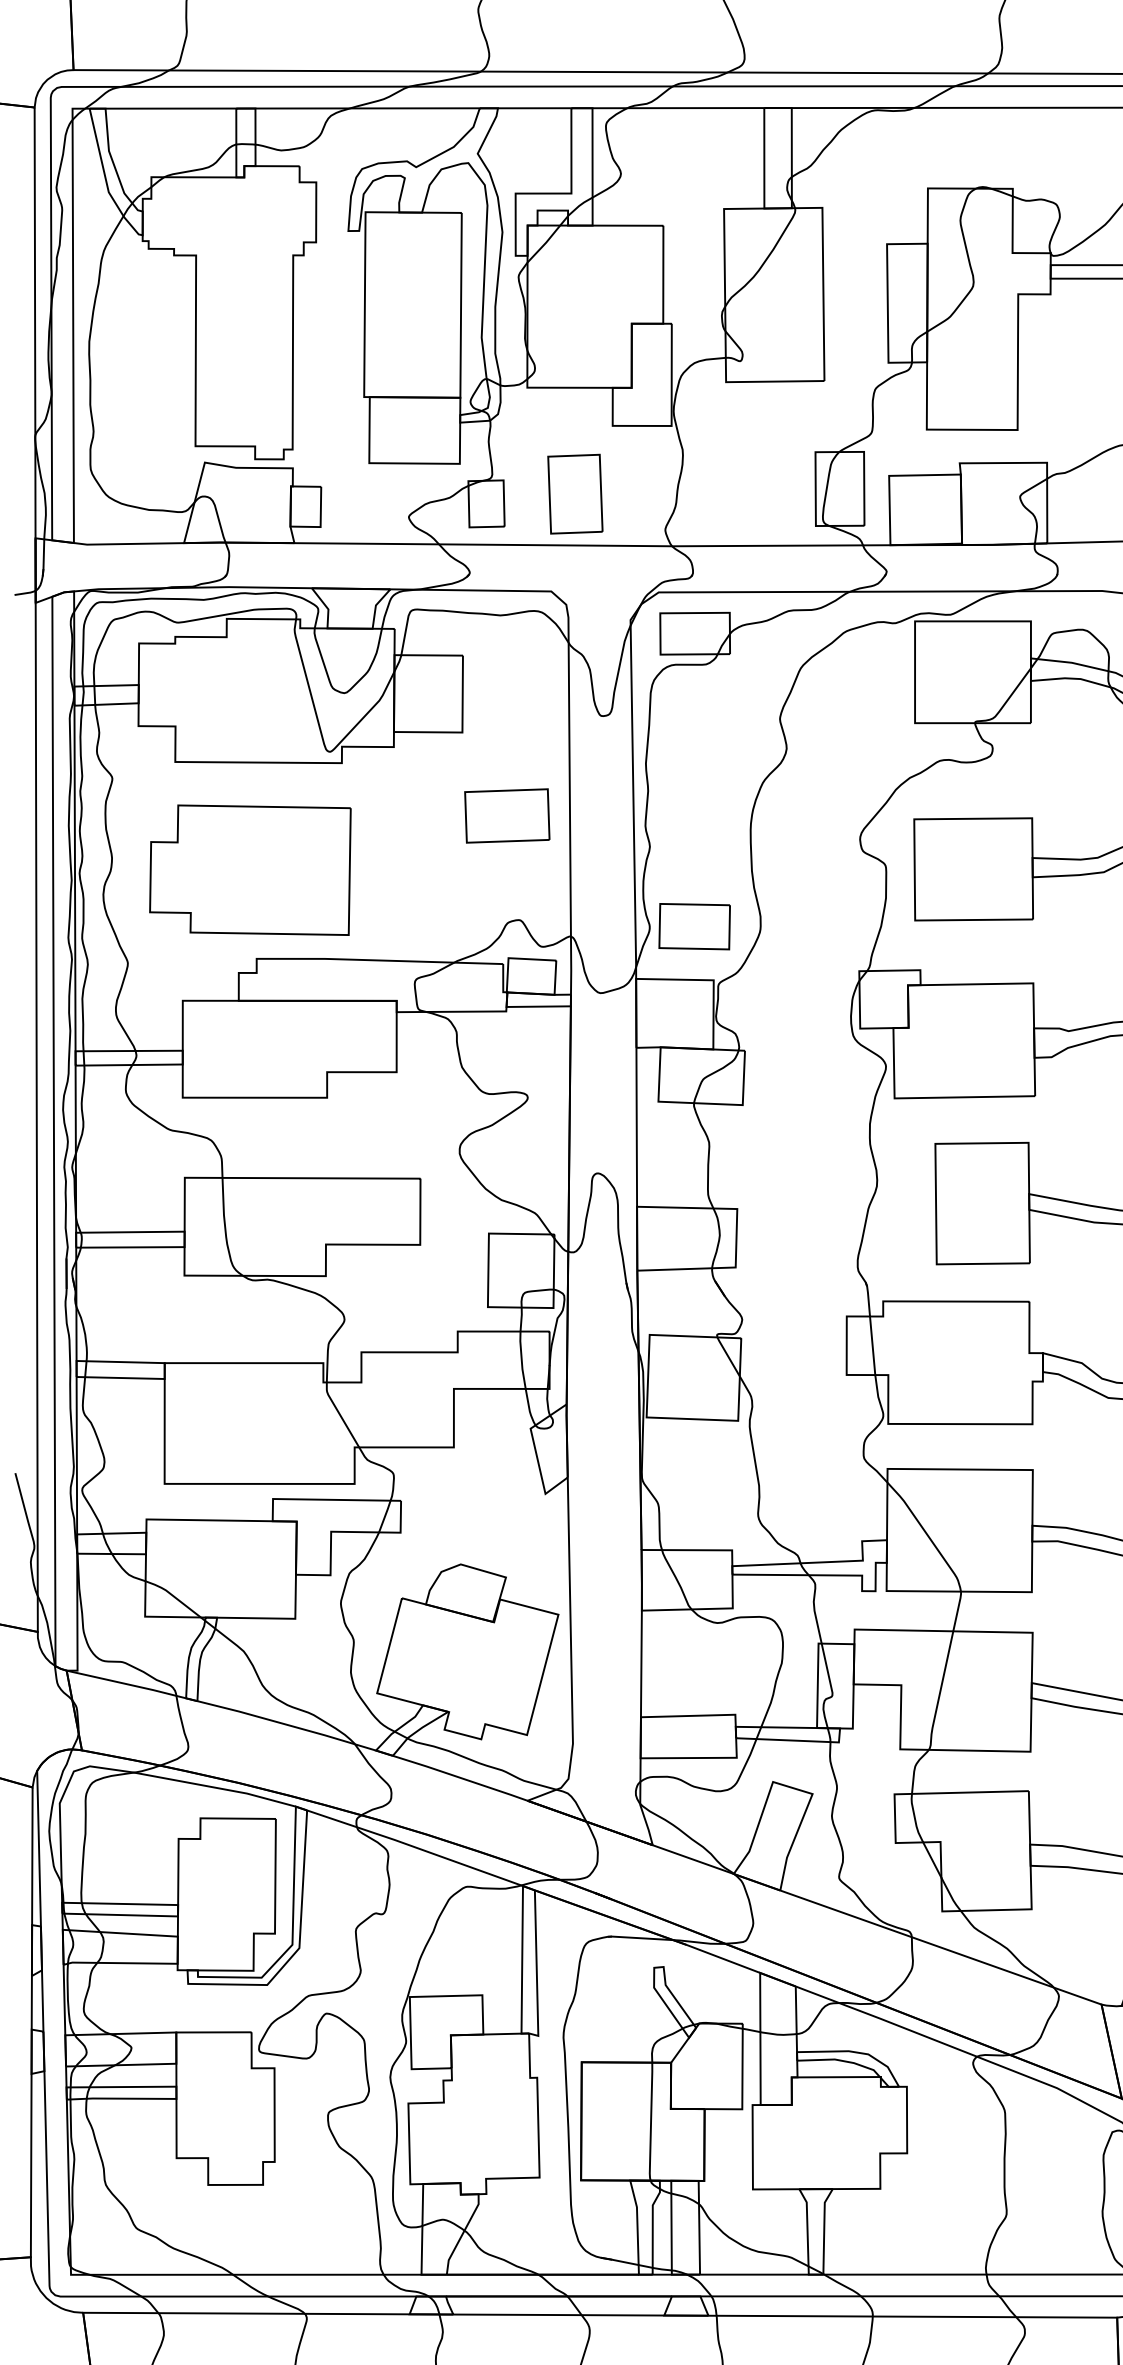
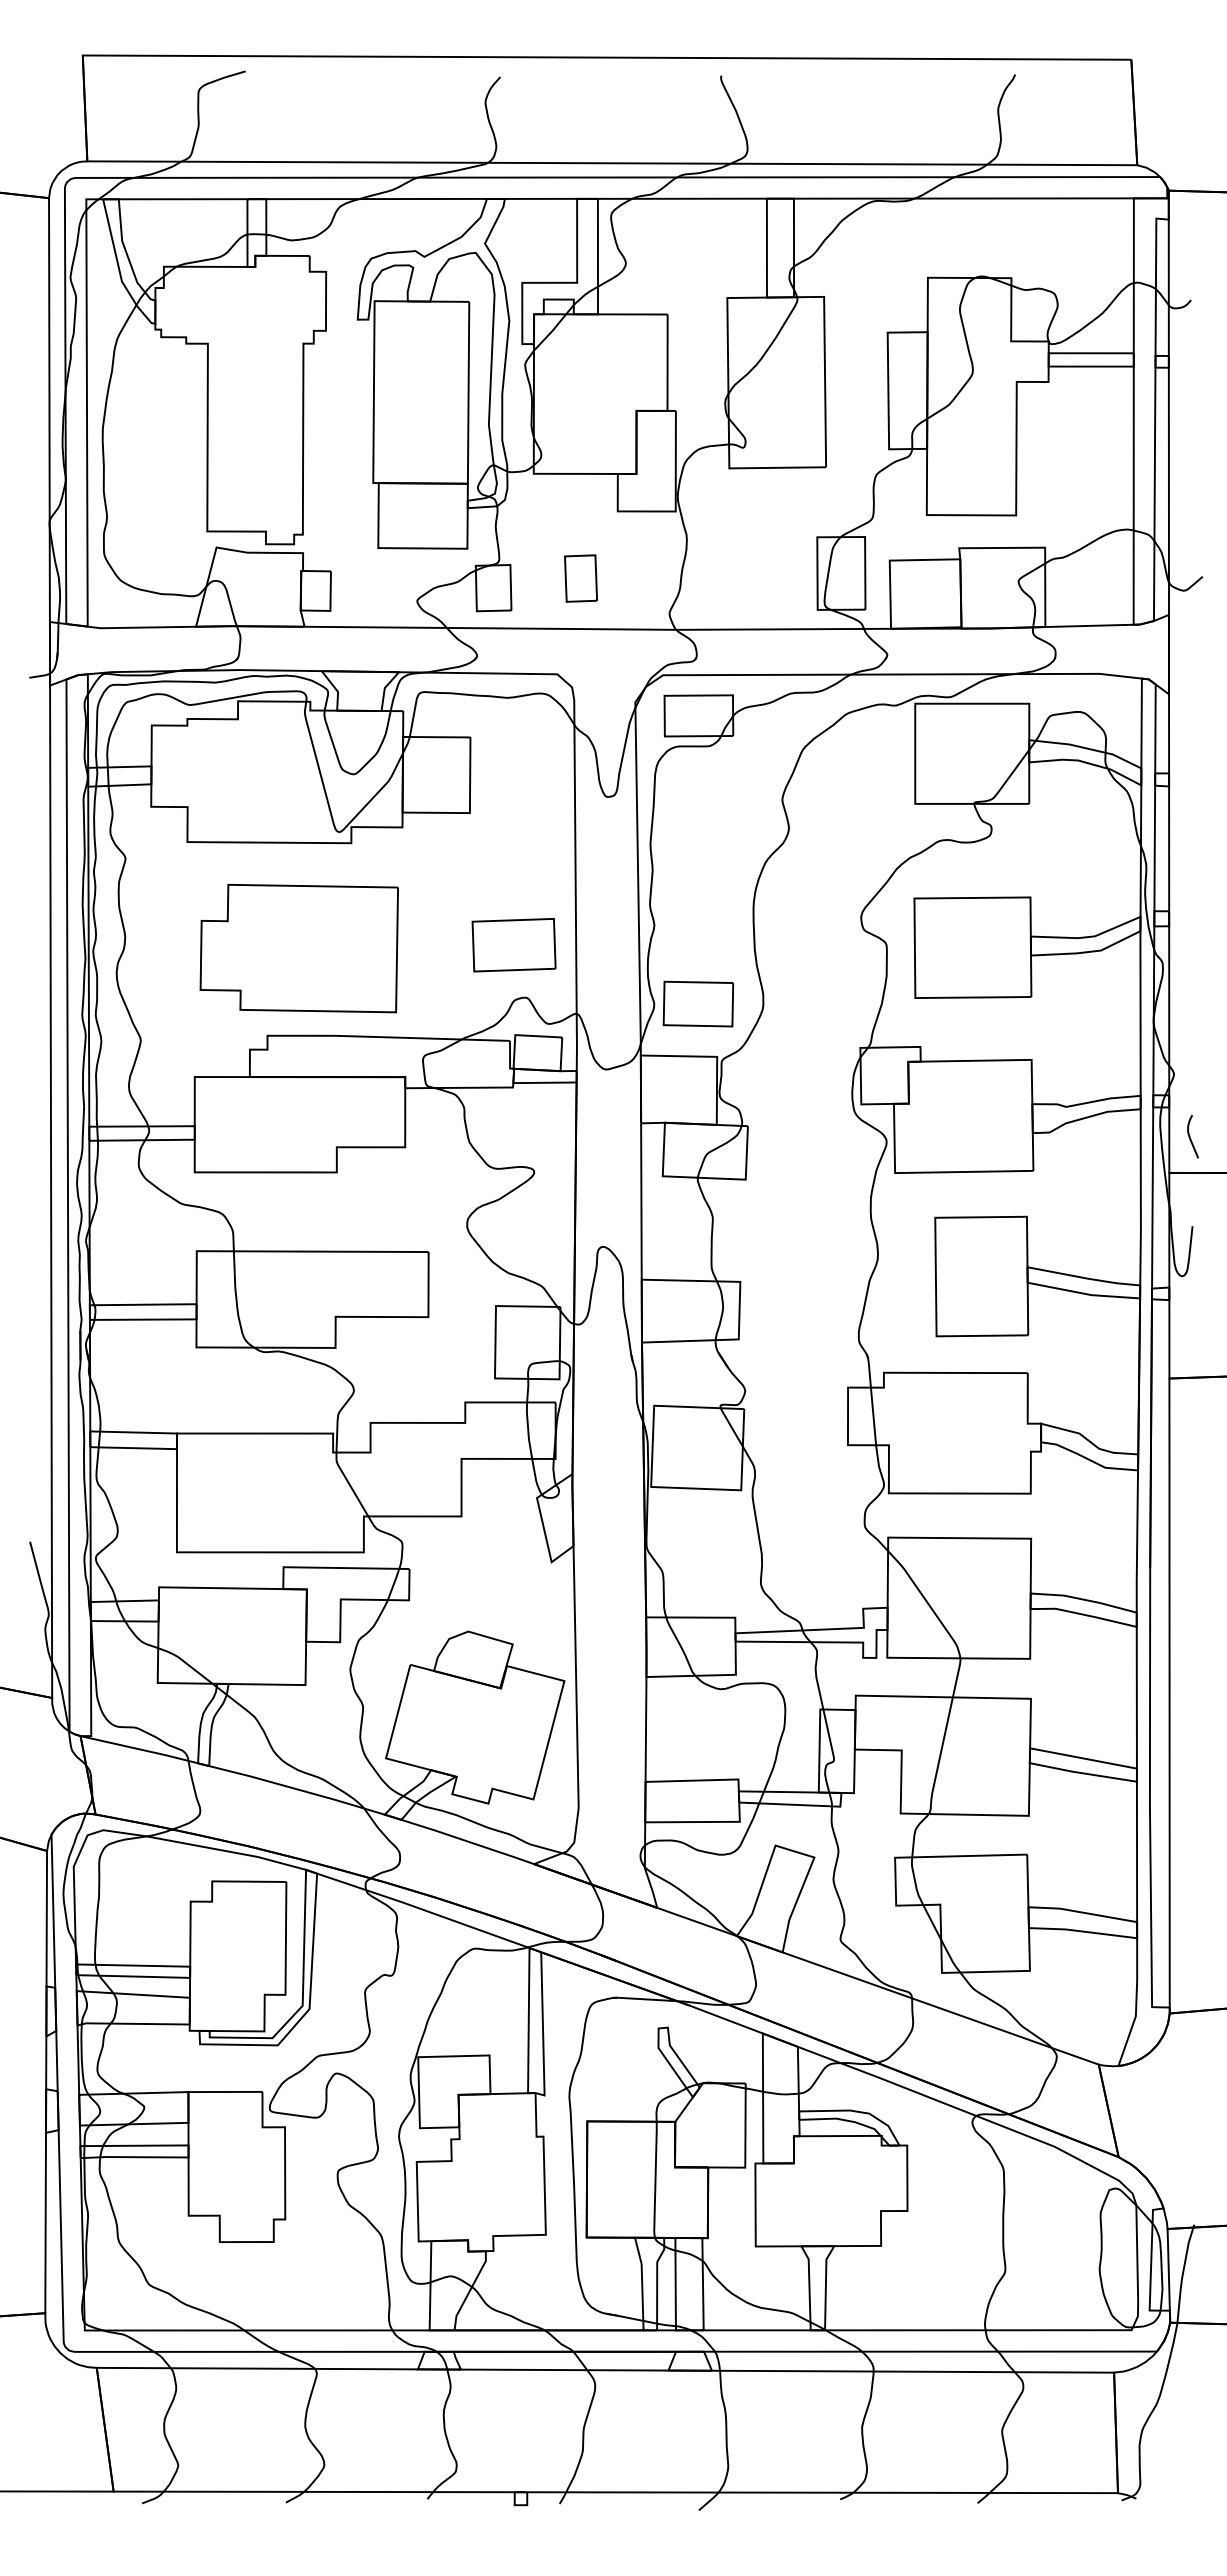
part: (574, 494) -> (580, 578), size x0.6
part: (506, 816) -> (513, 945), moved
part: (249, 870) -> (298, 948), moved

